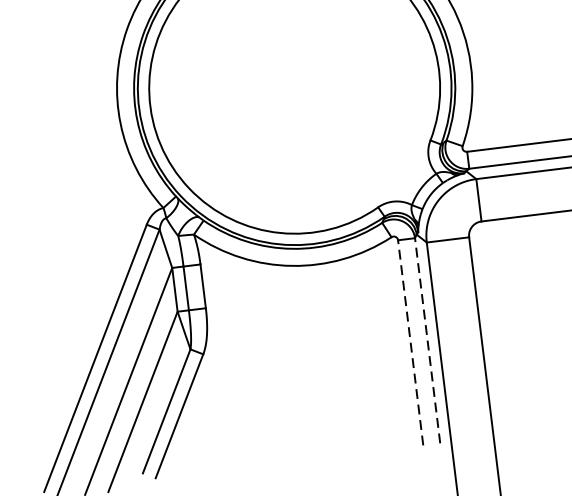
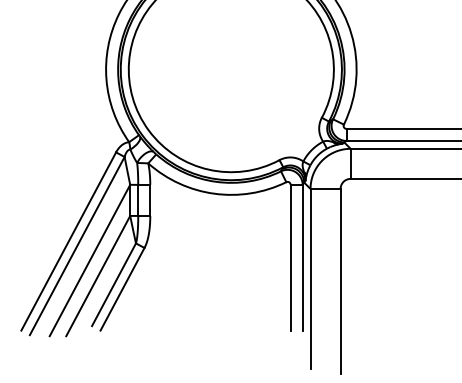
line: (427, 340) -> (302, 257), dashed -> solid
line: (410, 342) -> (290, 257), dashed -> solid

